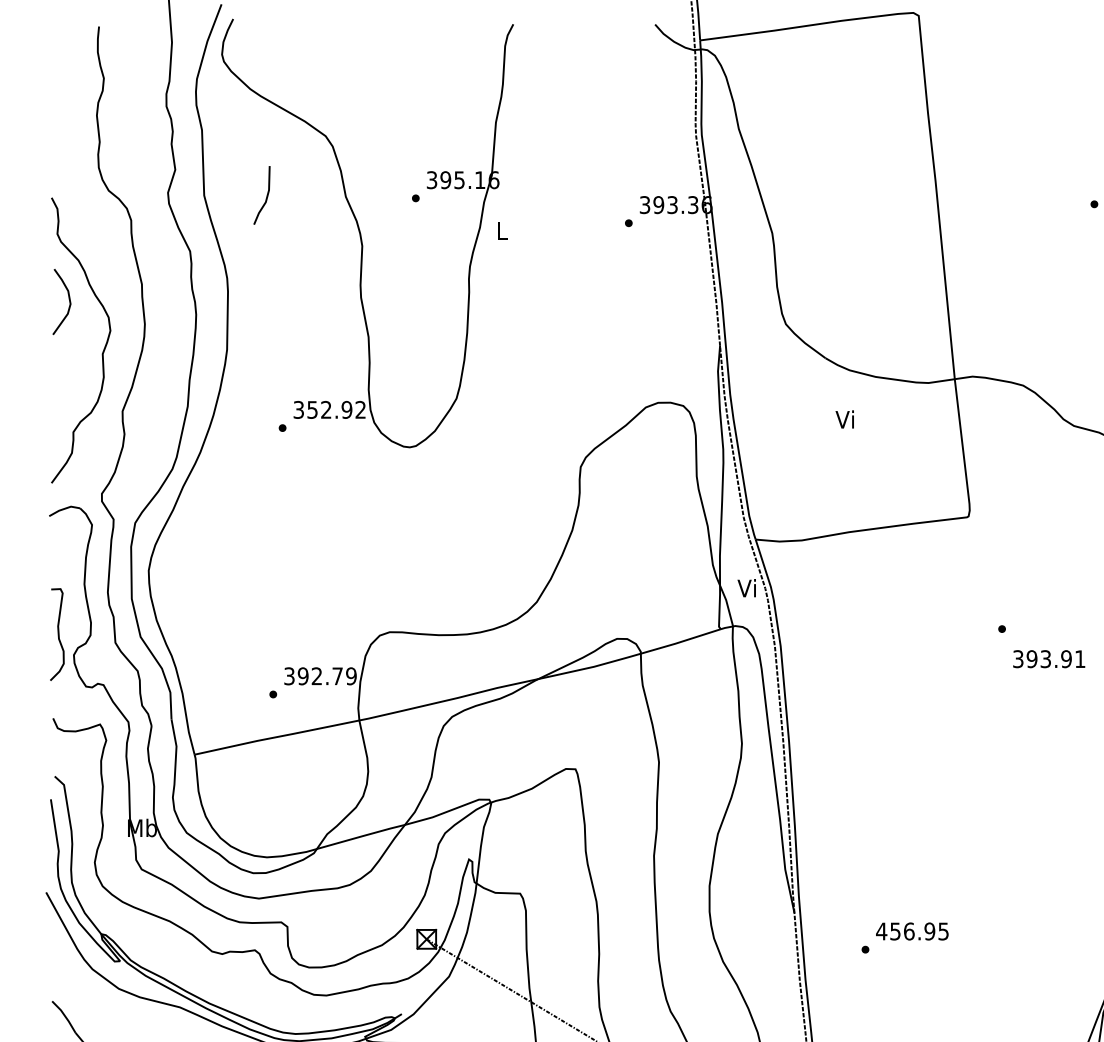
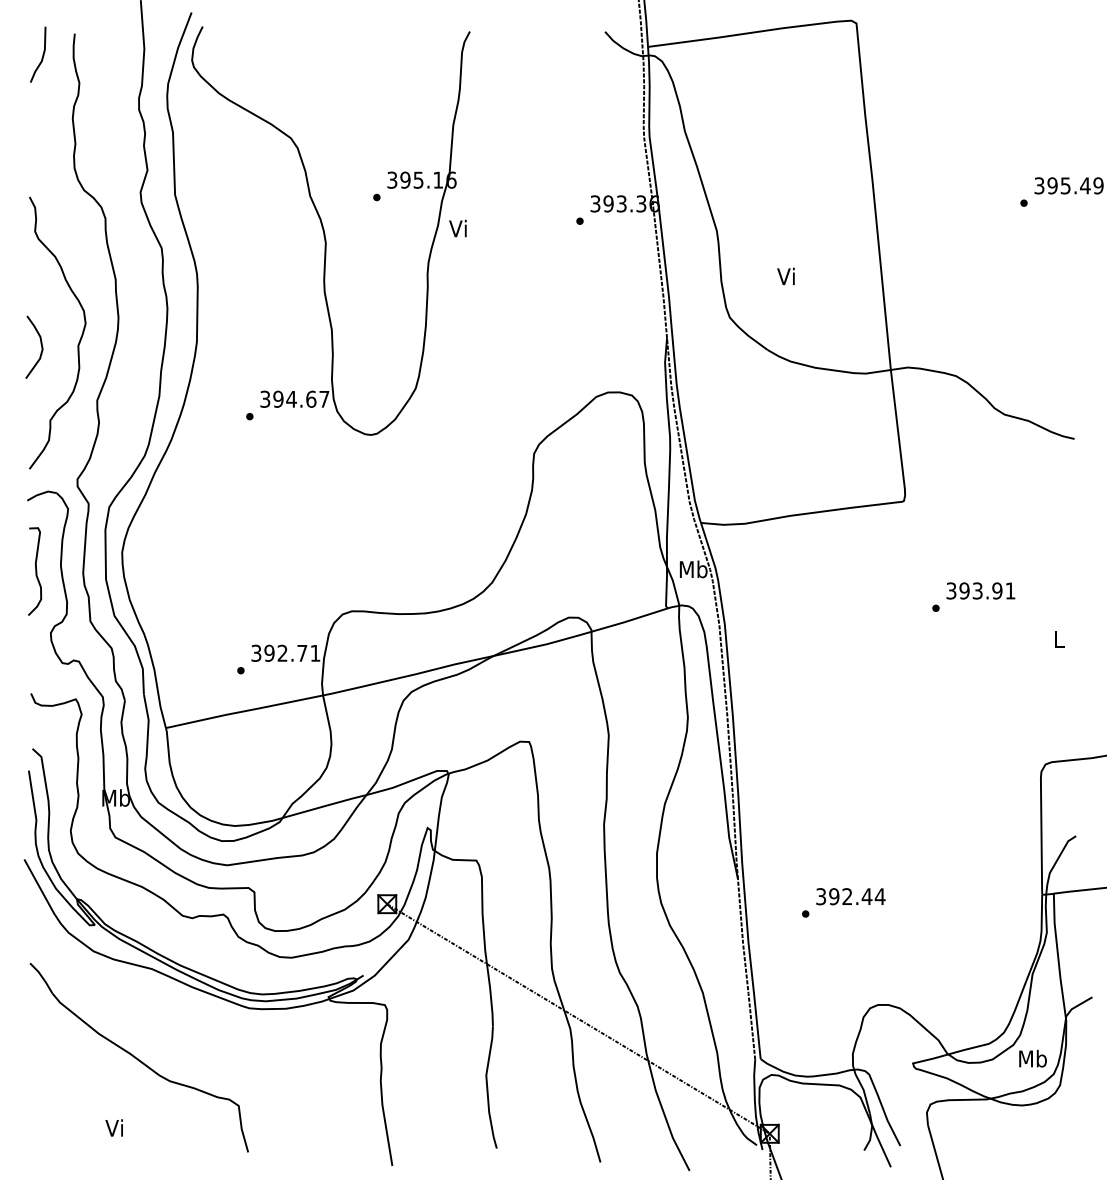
line: (266, 195) -> (42, 54), moved
text: (500, 230) -> (457, 228), L -> Vi
curve: (68, 298) -> (40, 344), moved
text: (336, 409) -> (301, 398), 352.92 -> 394.67
text: (844, 418) -> (785, 275), moved
text: (747, 588) -> (693, 569), Vi -> Mb
curve: (57, 634) -> (35, 571), moved
text: (1048, 658) -> (980, 590), moved
text: (351, 675) -> (315, 652), 392.79 -> 392.71
text: (912, 931) -> (850, 896), 456.95 -> 392.44

